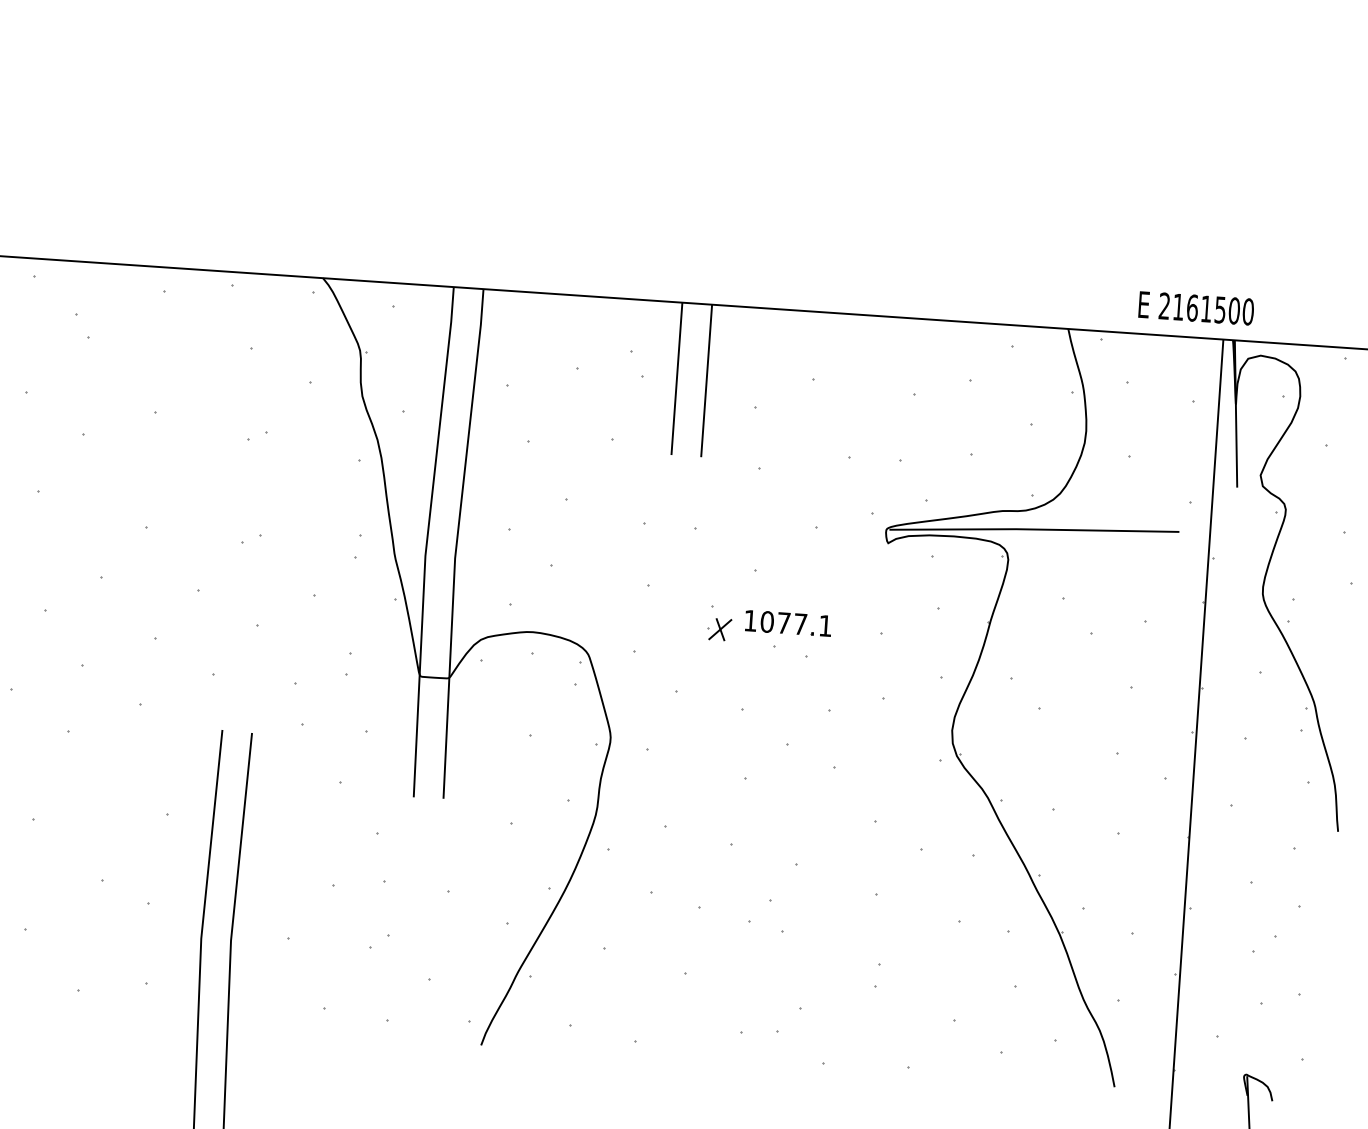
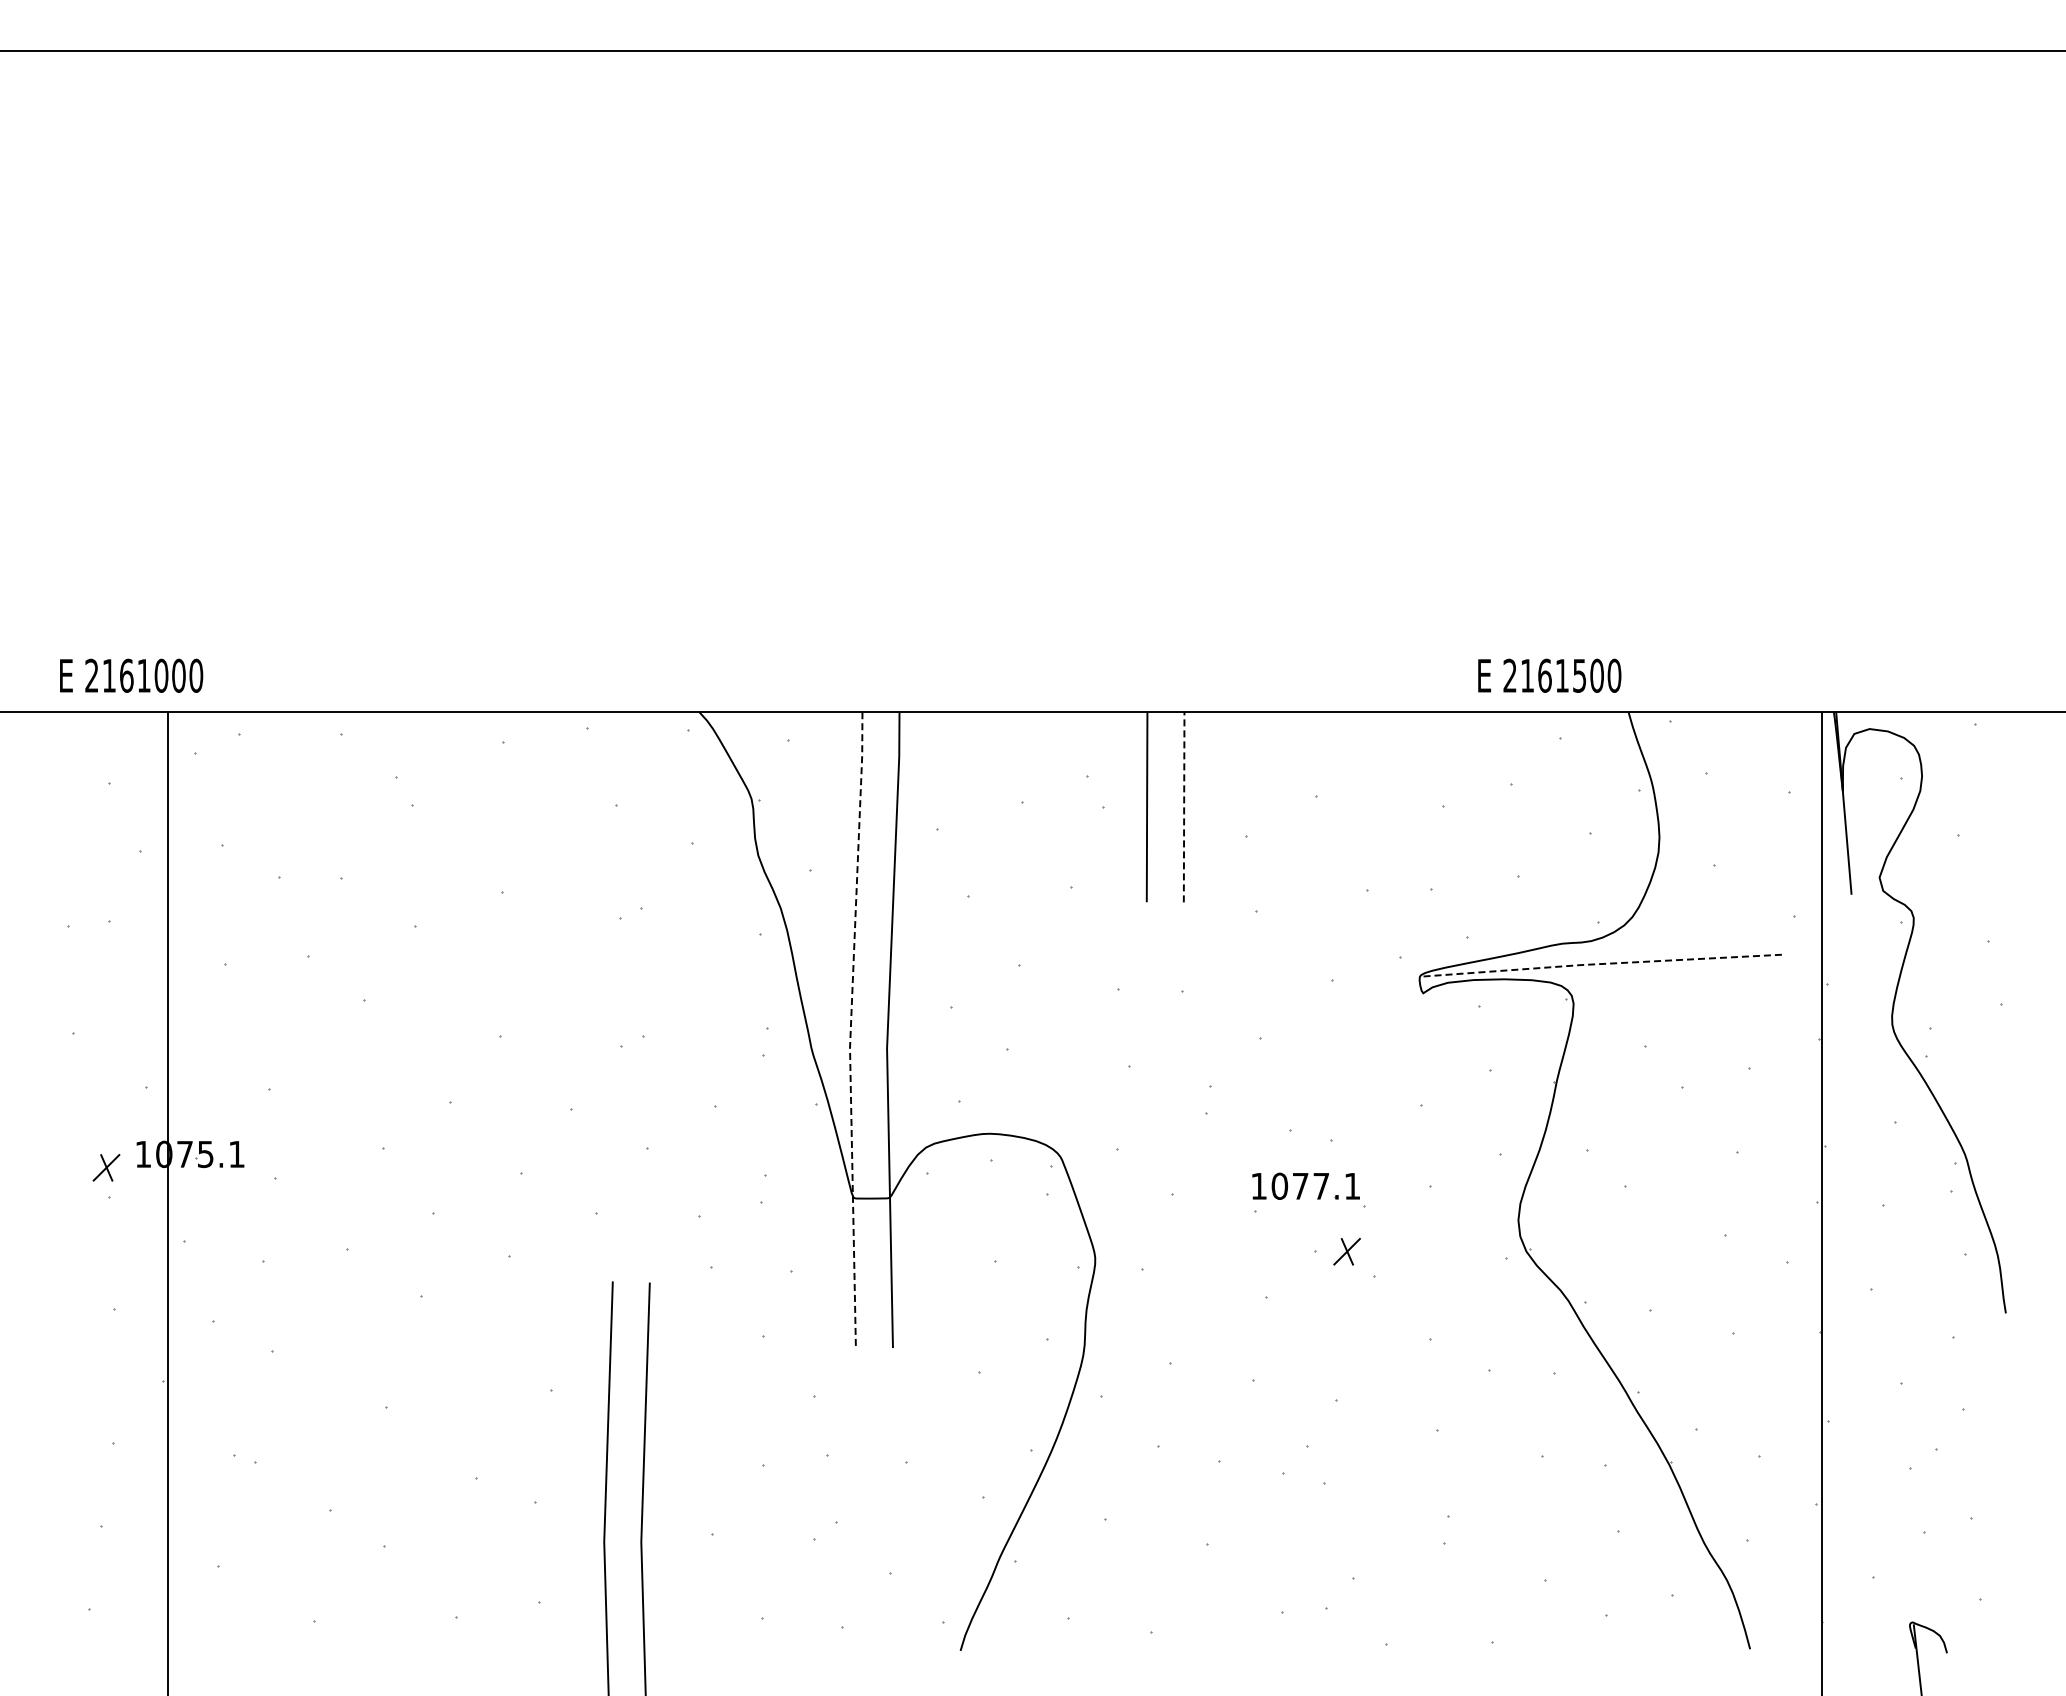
text: (1196, 308) -> (1549, 675), moved
line: (706, 380) -> (1184, 806), solid -> dashed
line: (1033, 529) -> (1602, 963), solid -> dashed
line: (426, 541) -> (850, 1030), solid -> dashed
part: (787, 622) -> (1305, 1185), moved
part: (719, 629) -> (1346, 1251), moved

